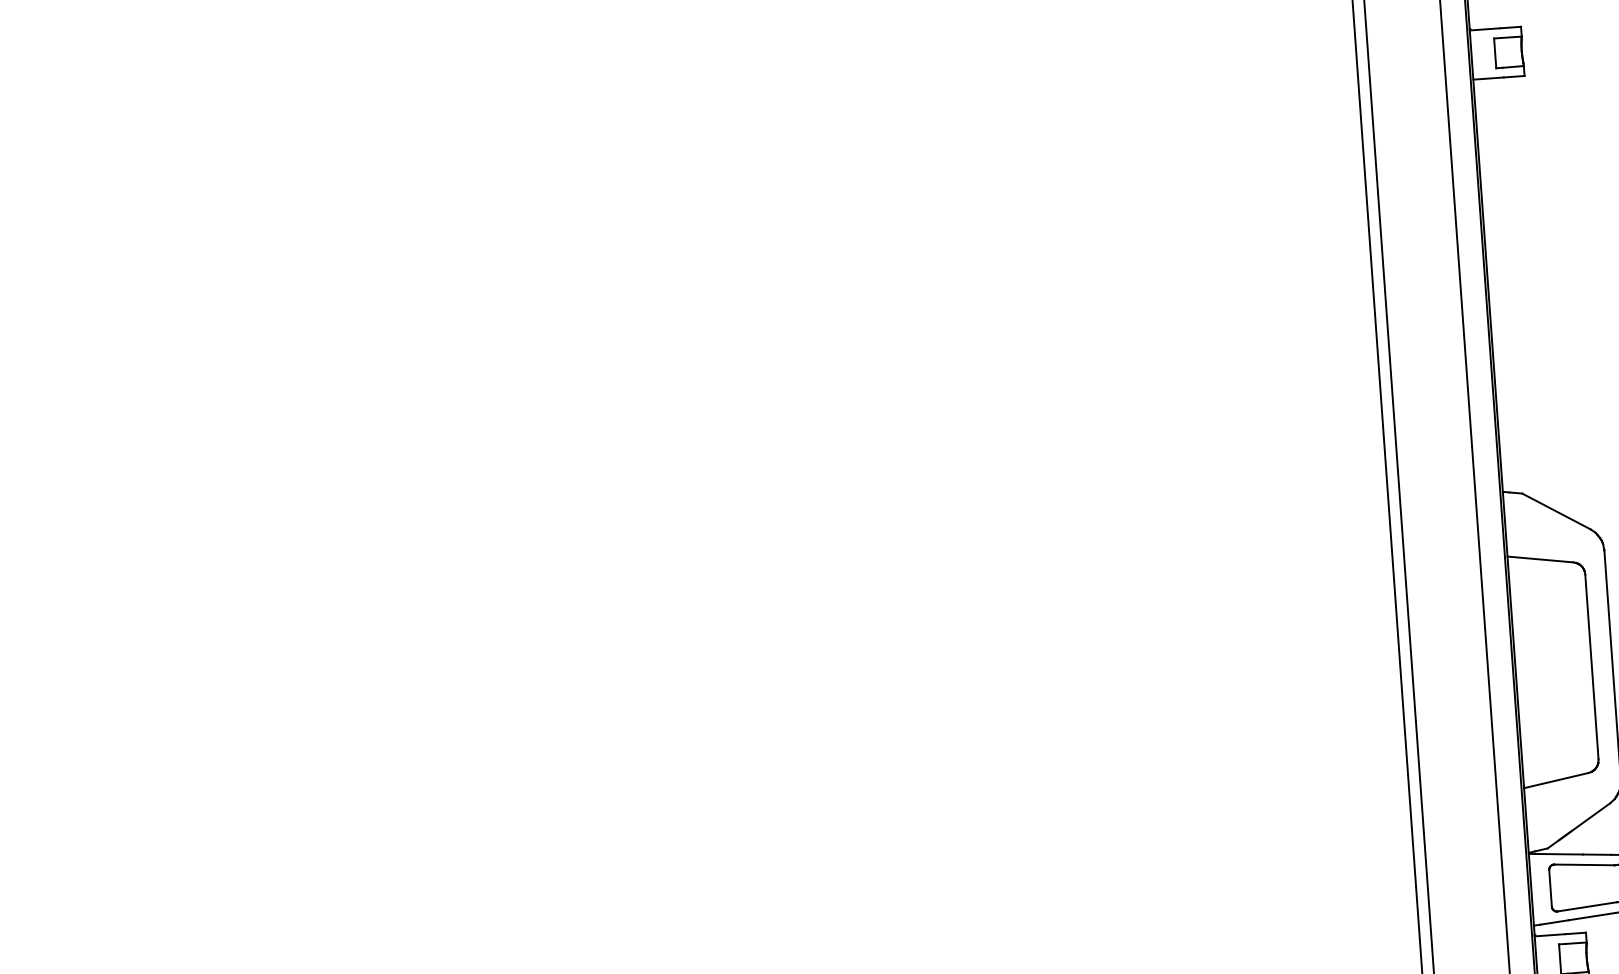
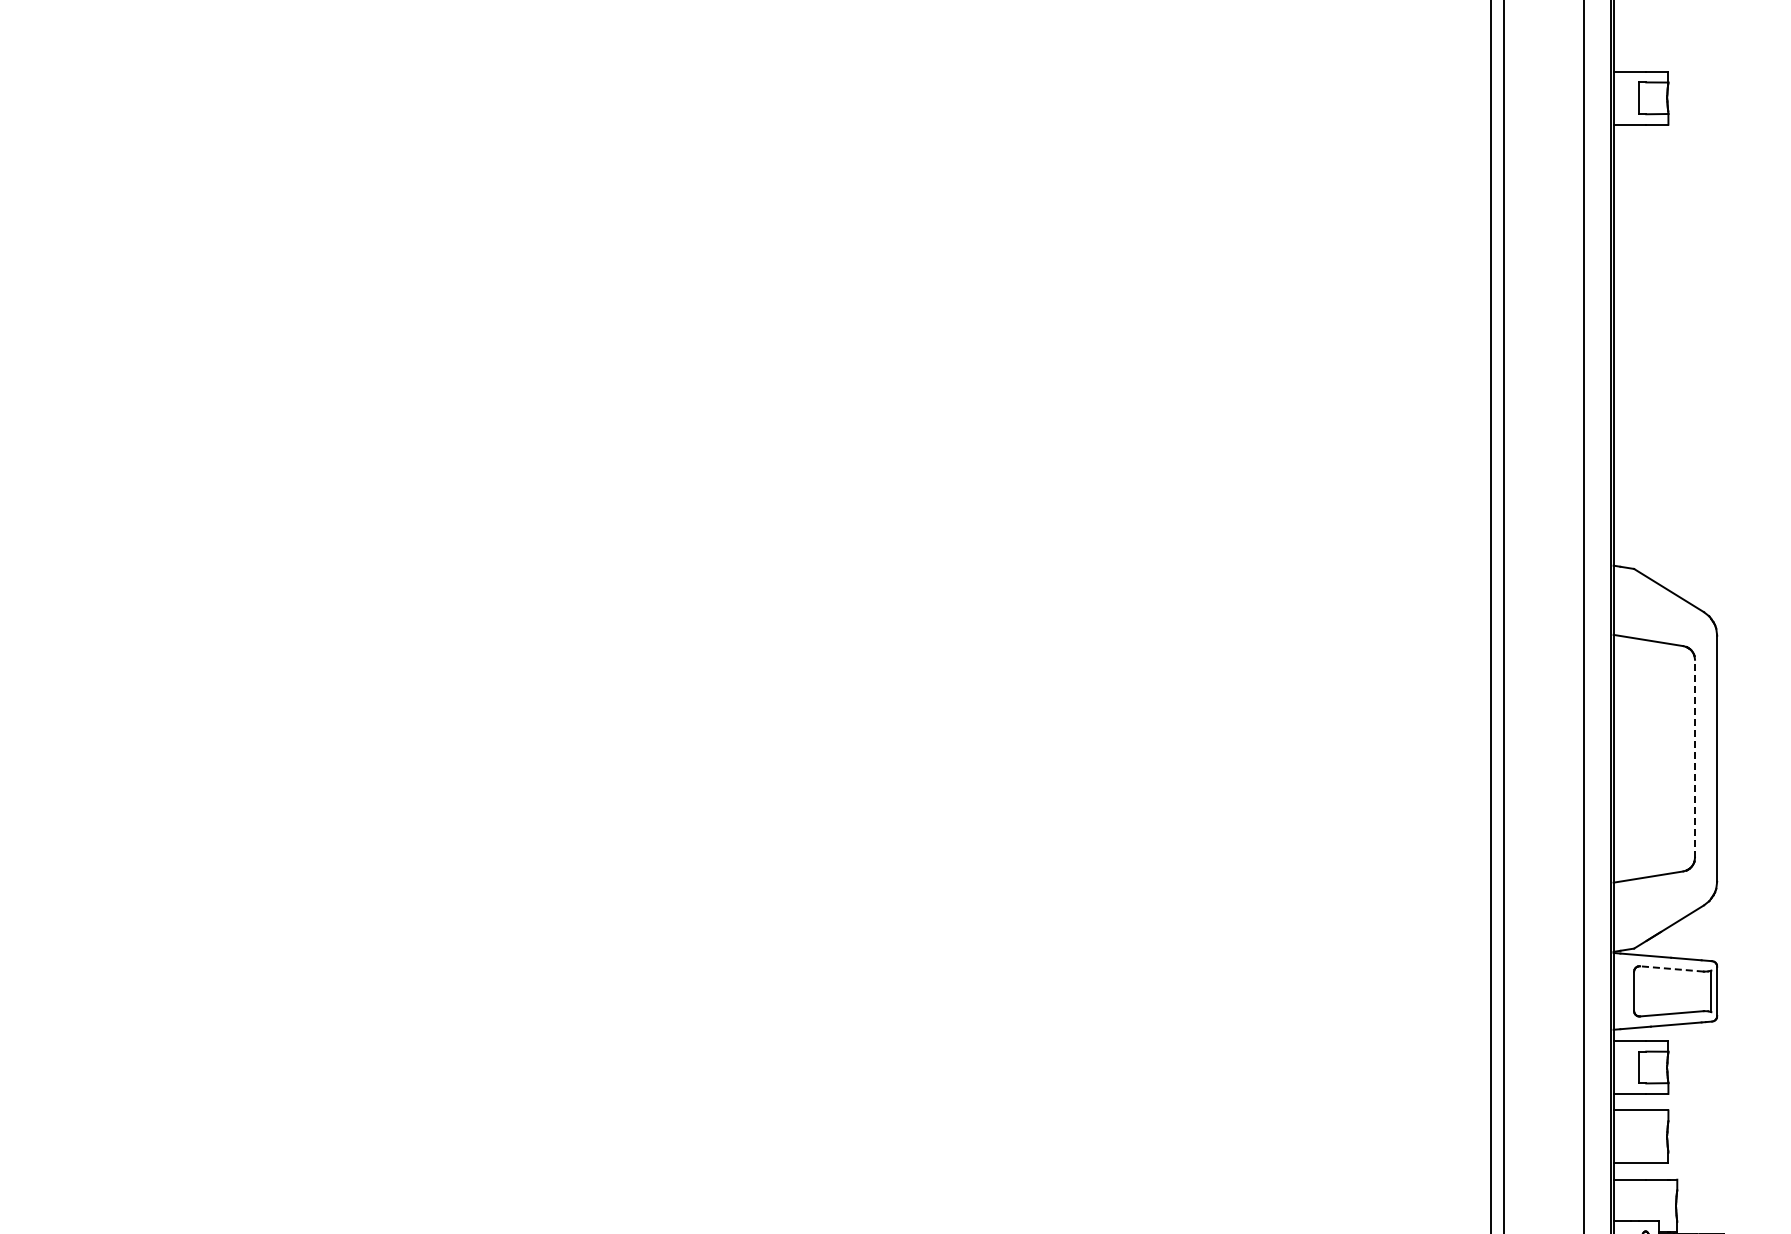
line: (1592, 666) -> (1695, 758), solid -> dashed
line: (1583, 864) -> (1671, 968), solid -> dashed

